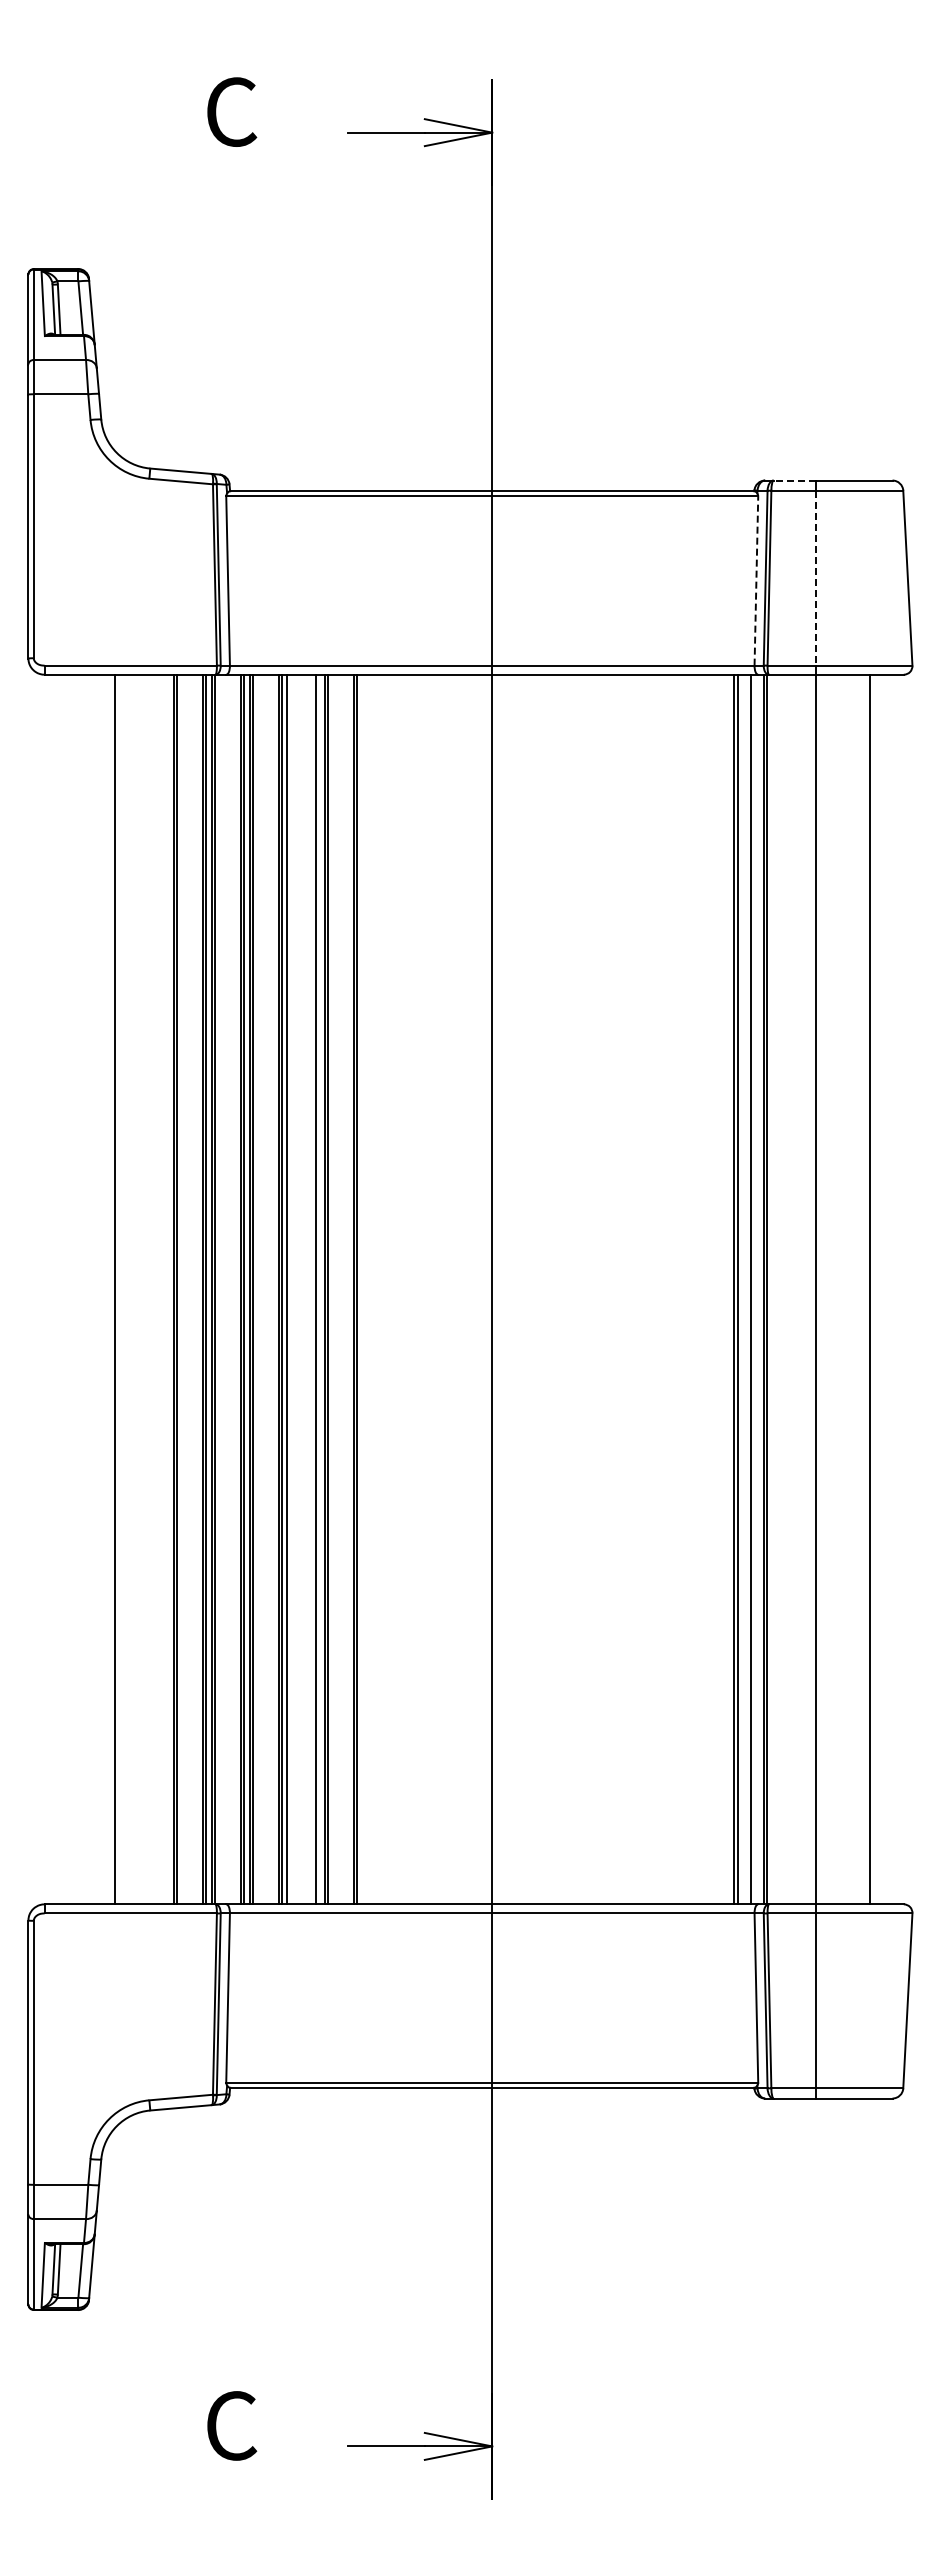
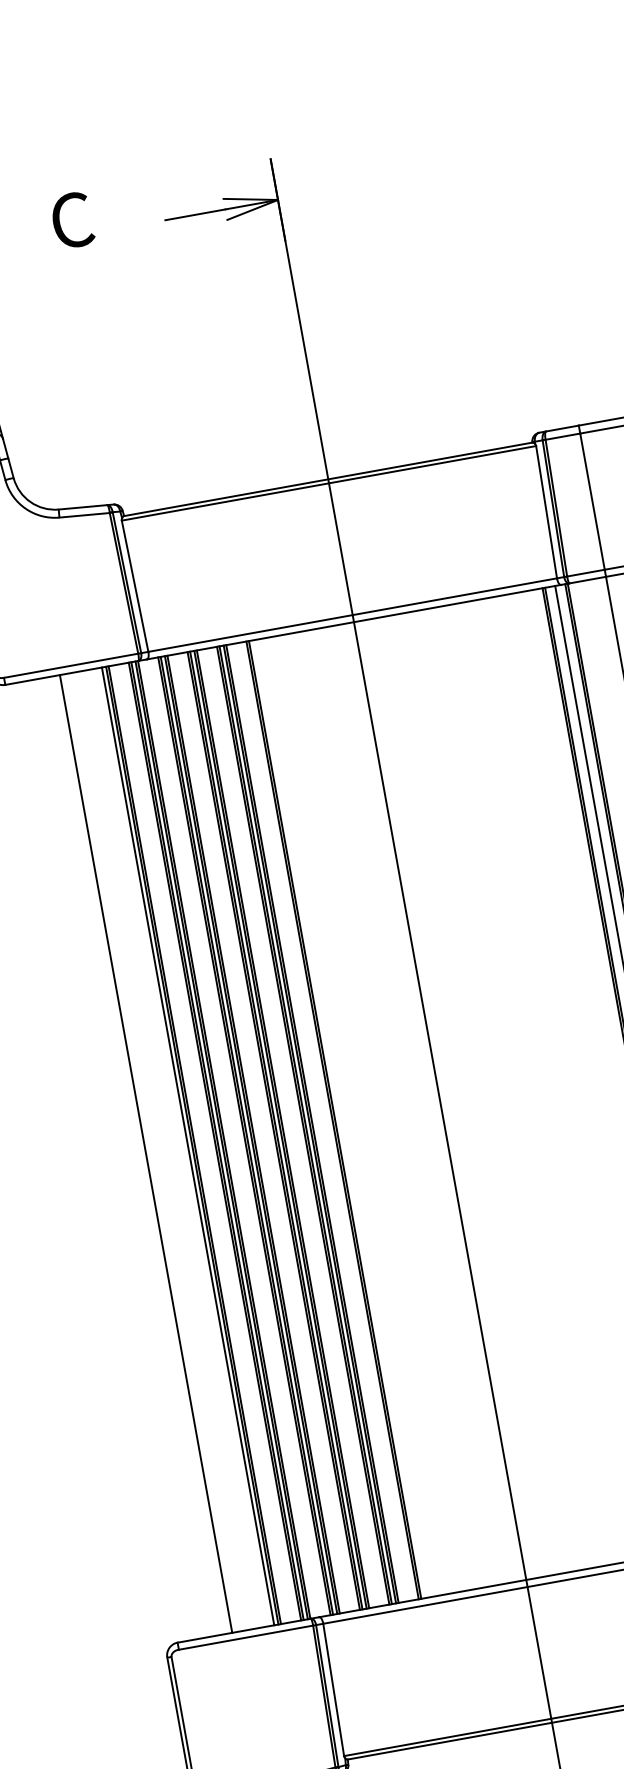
line: (794, 480) -> (562, 428), dashed -> solid
line: (815, 578) -> (592, 501), dashed -> solid
line: (756, 581) -> (546, 512), dashed -> solid
line: (168, 1289) -> (187, 1146), added
line: (290, 1289) -> (283, 1129), added
line: (319, 1289) -> (305, 1125), added

